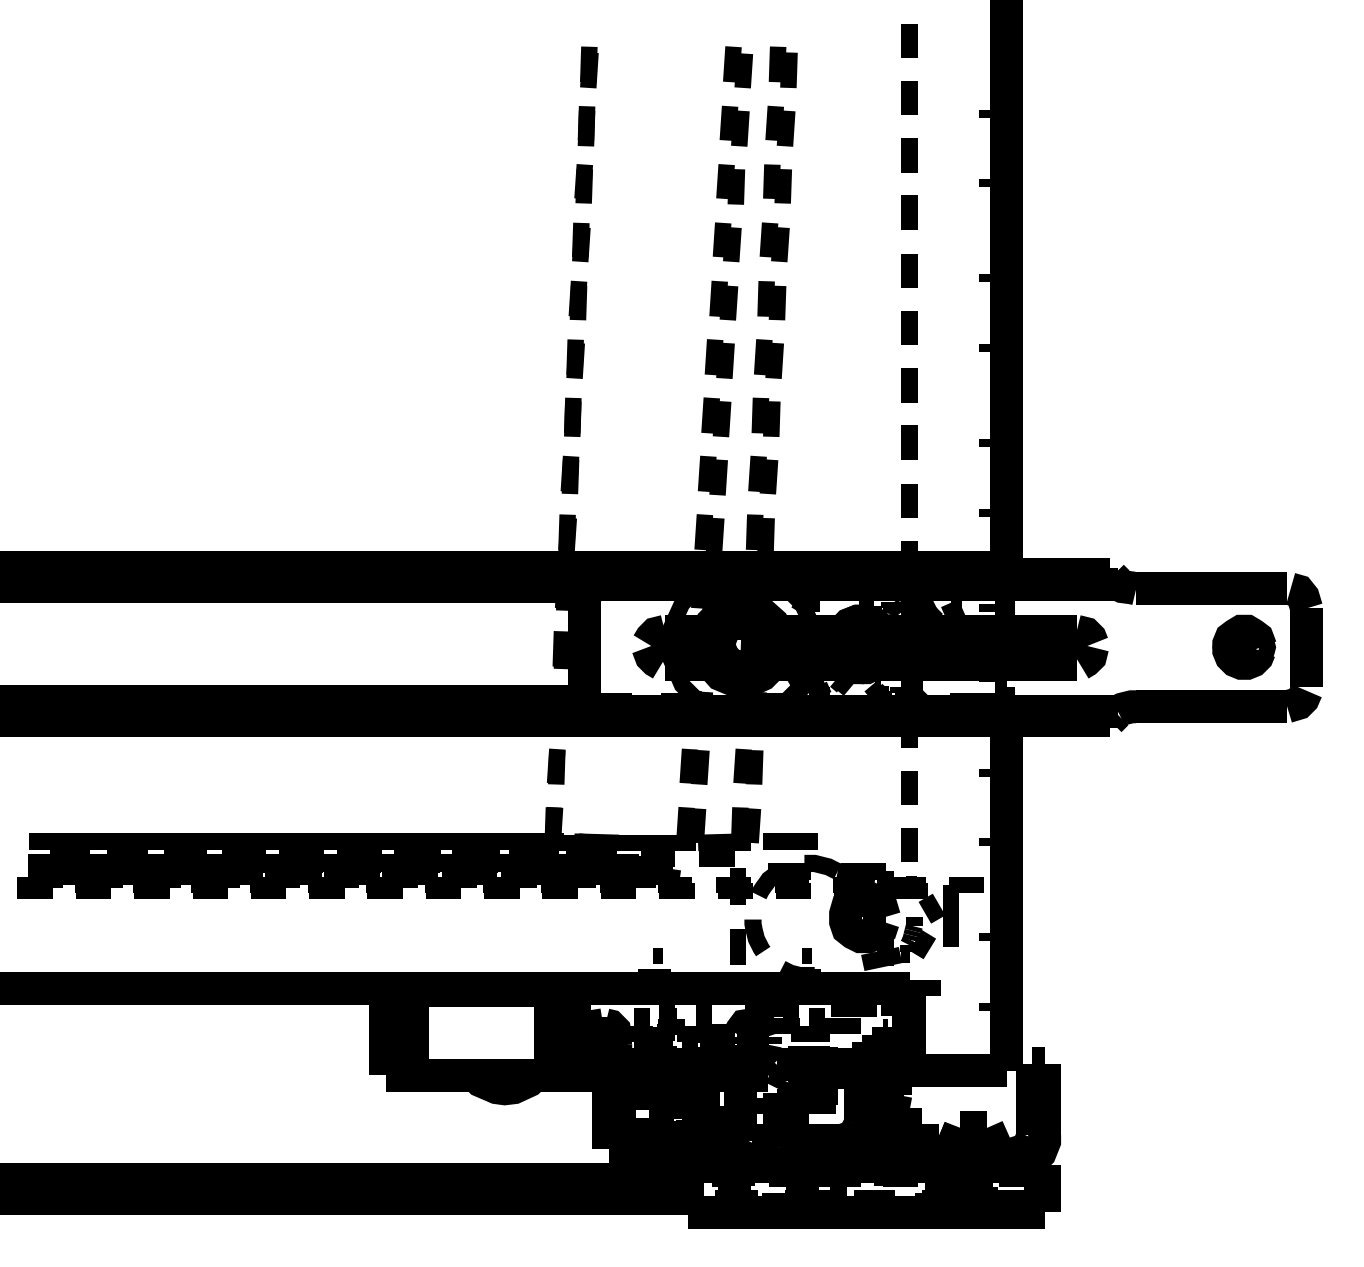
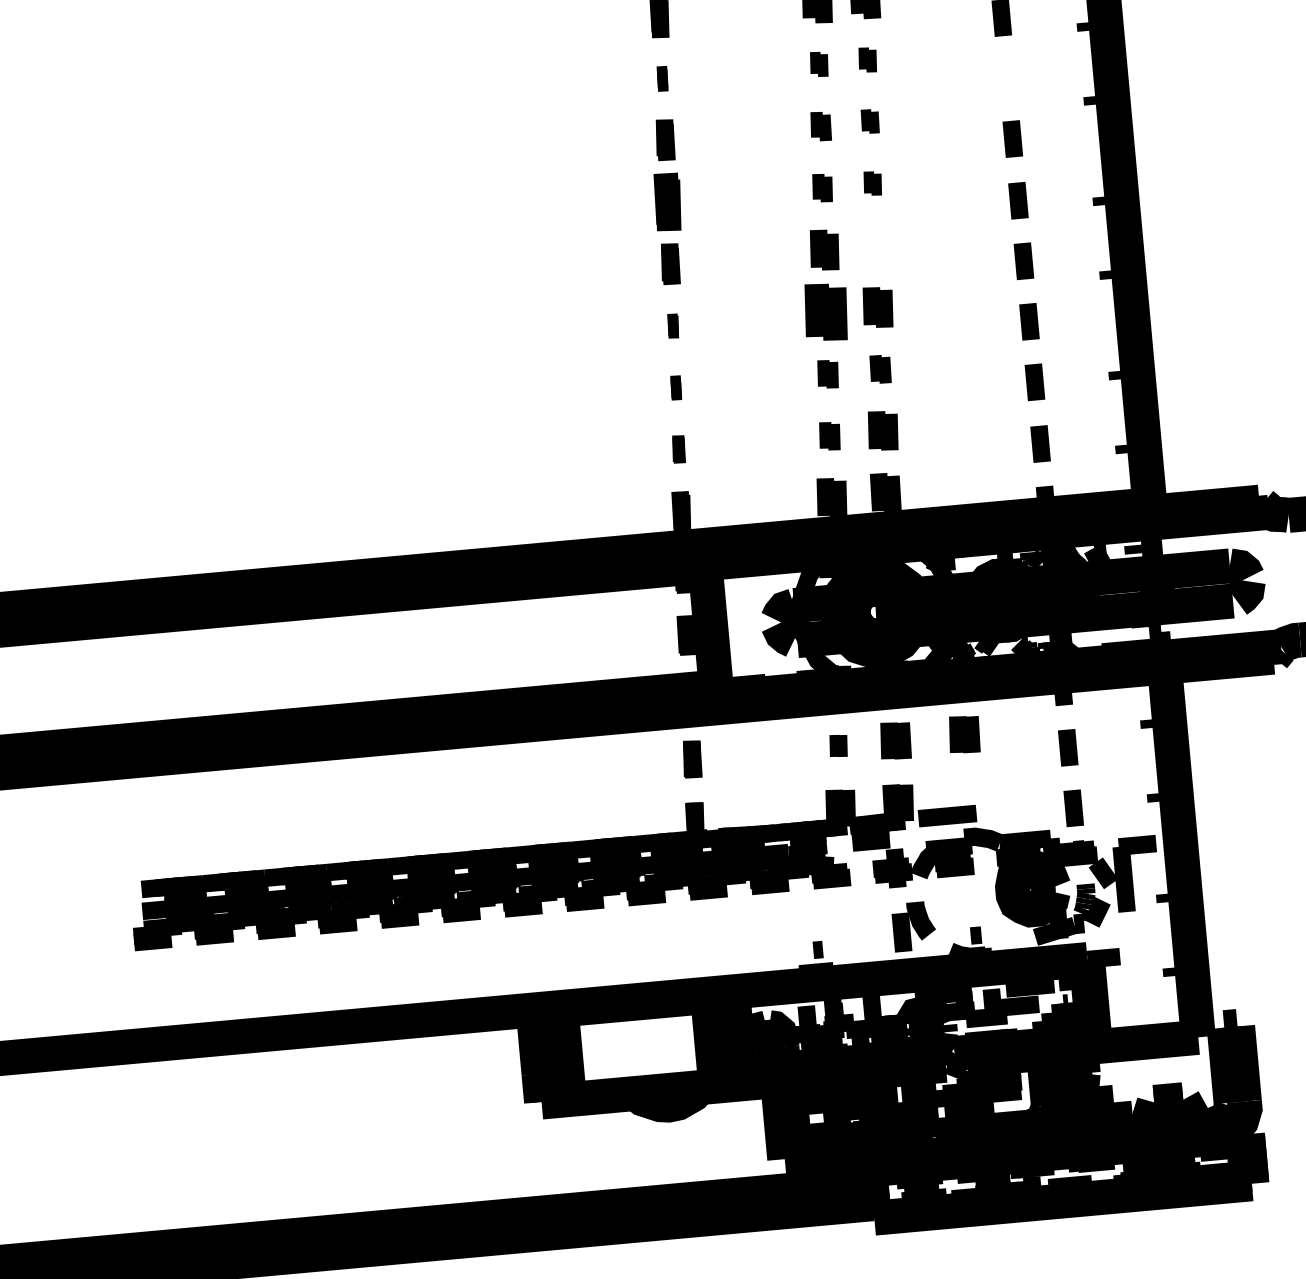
part: (734, 125) -> (819, 63), size x0.6
part: (780, 125) -> (867, 59), size x0.6
part: (586, 126) -> (662, 79), size x0.6
line: (909, 155) -> (1007, 78), removed
part: (777, 183) -> (870, 120), size x0.6
part: (730, 184) -> (820, 126), size x0.7
part: (581, 242) -> (668, 202), size x1.4
part: (726, 242) -> (821, 188), size x0.7
part: (774, 242) -> (872, 183), size x0.6
part: (771, 300) -> (875, 245), removed
part: (575, 358) -> (673, 325), size x0.6
part: (719, 358) -> (825, 311), size x1.4
part: (572, 416) -> (675, 387), size x0.6
part: (765, 416) -> (879, 368), size x0.7
part: (716, 417) -> (828, 374), size x0.7
part: (569, 474) -> (678, 448), size x0.7
part: (712, 475) -> (829, 436), size x0.7
part: (694, 766) -> (838, 745), size x0.6
part: (813, 766) -> (964, 734), added

